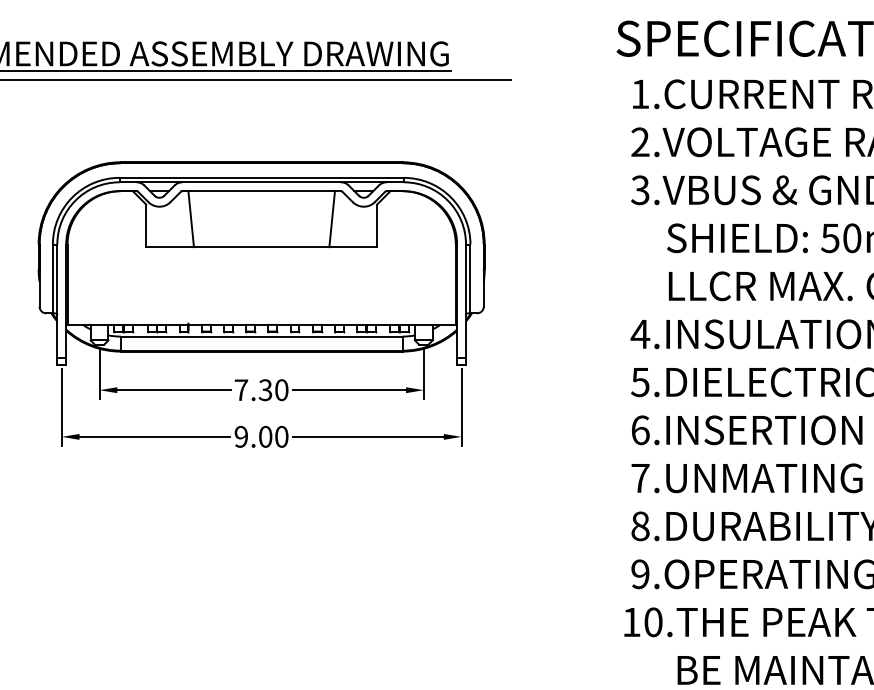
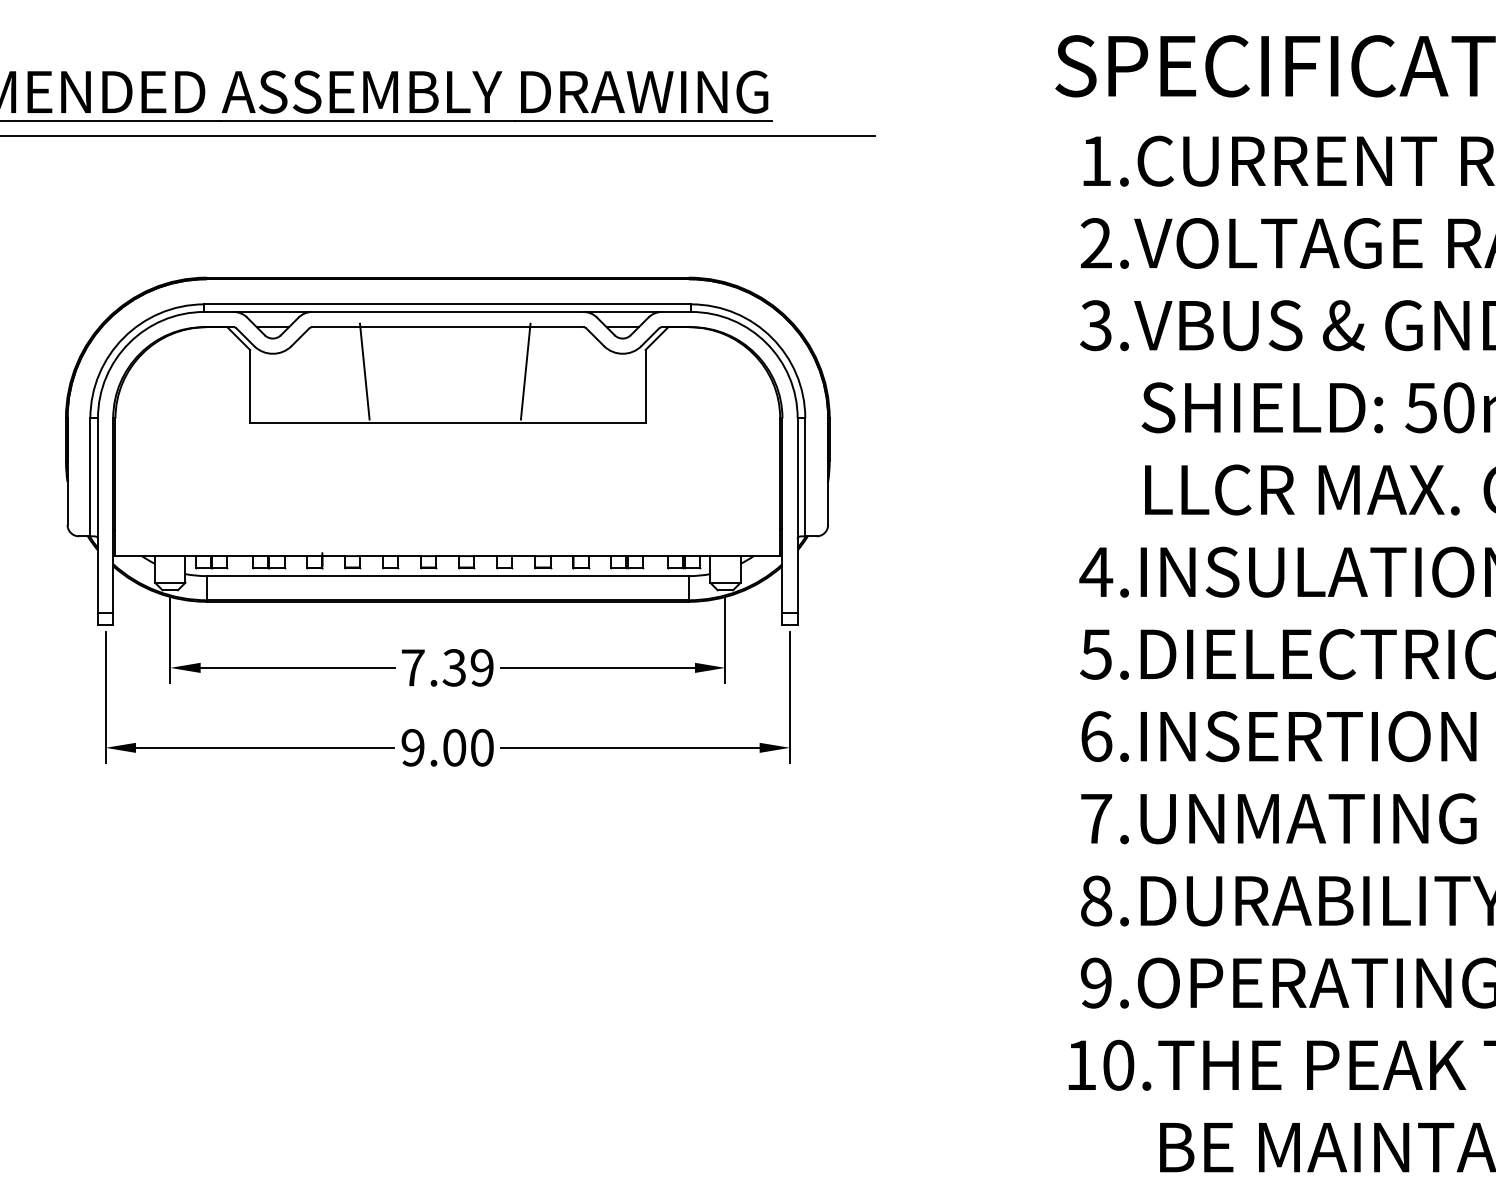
line: (190, 219) -> (363, 372), moved
line: (331, 219) -> (524, 372), moved
text: (281, 390) -> (481, 668), 7.30 -> 7.39

